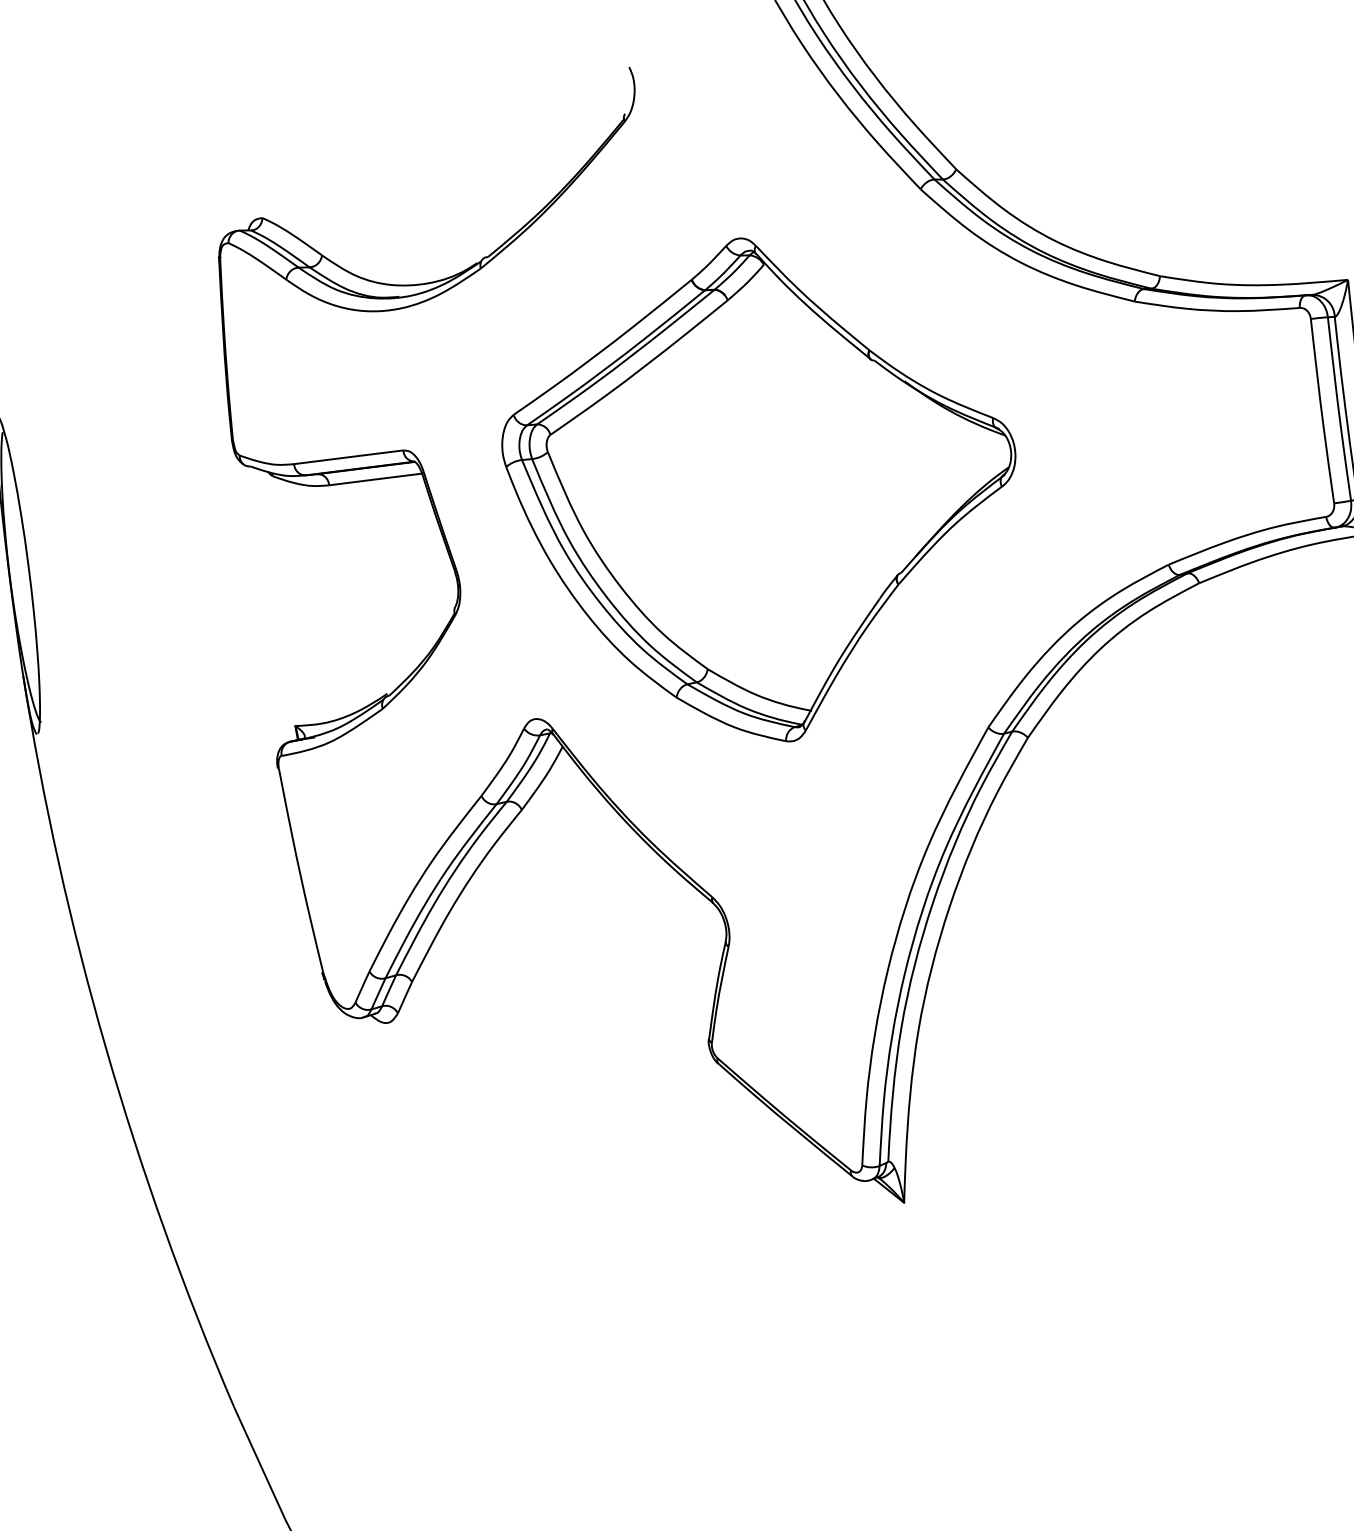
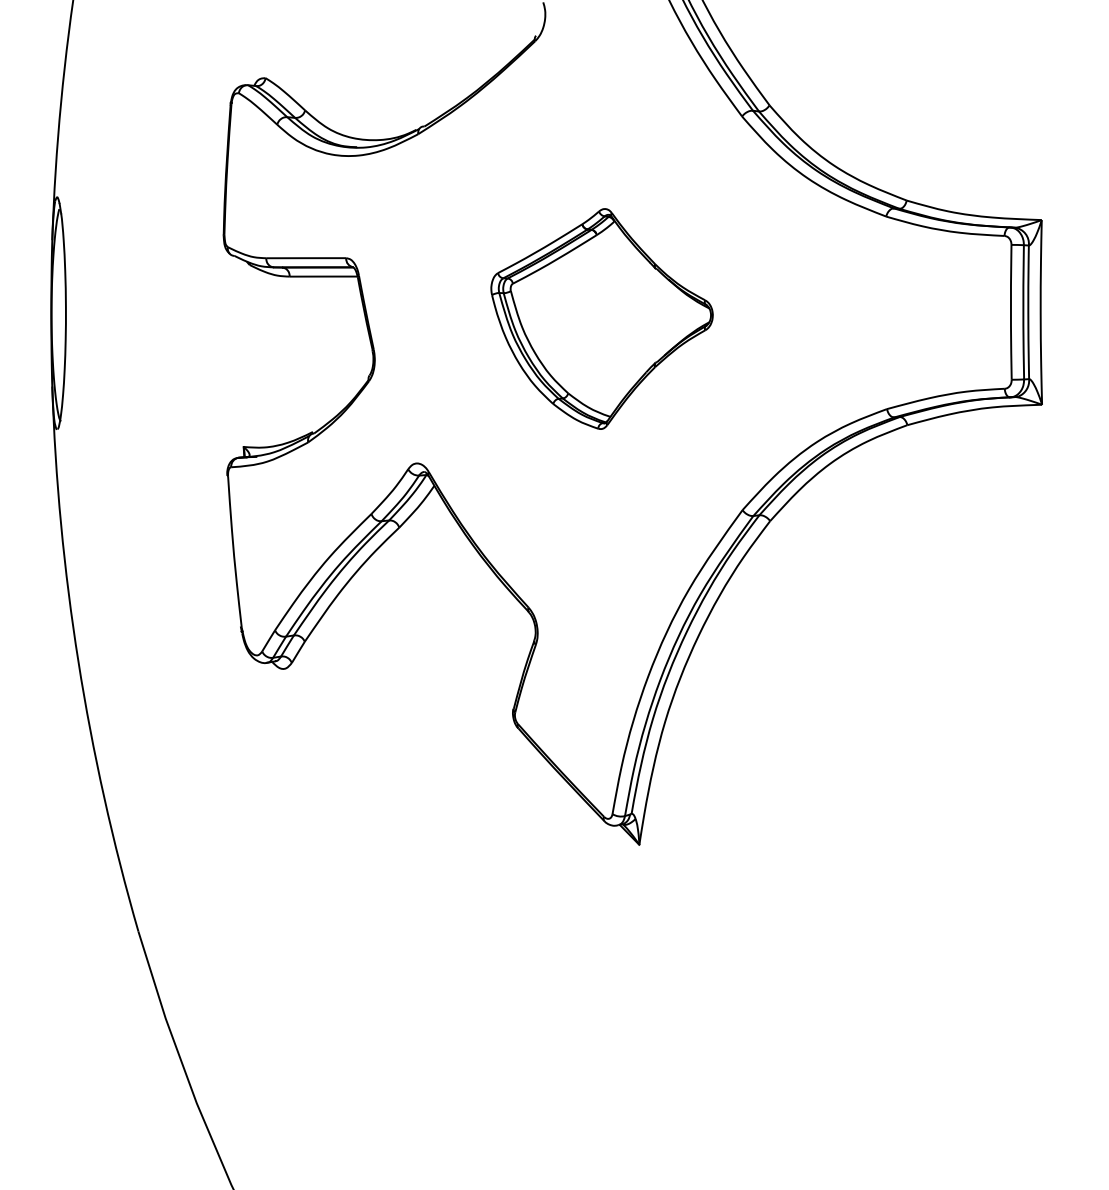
part: (762, 489) -> (601, 318), size x0.6

